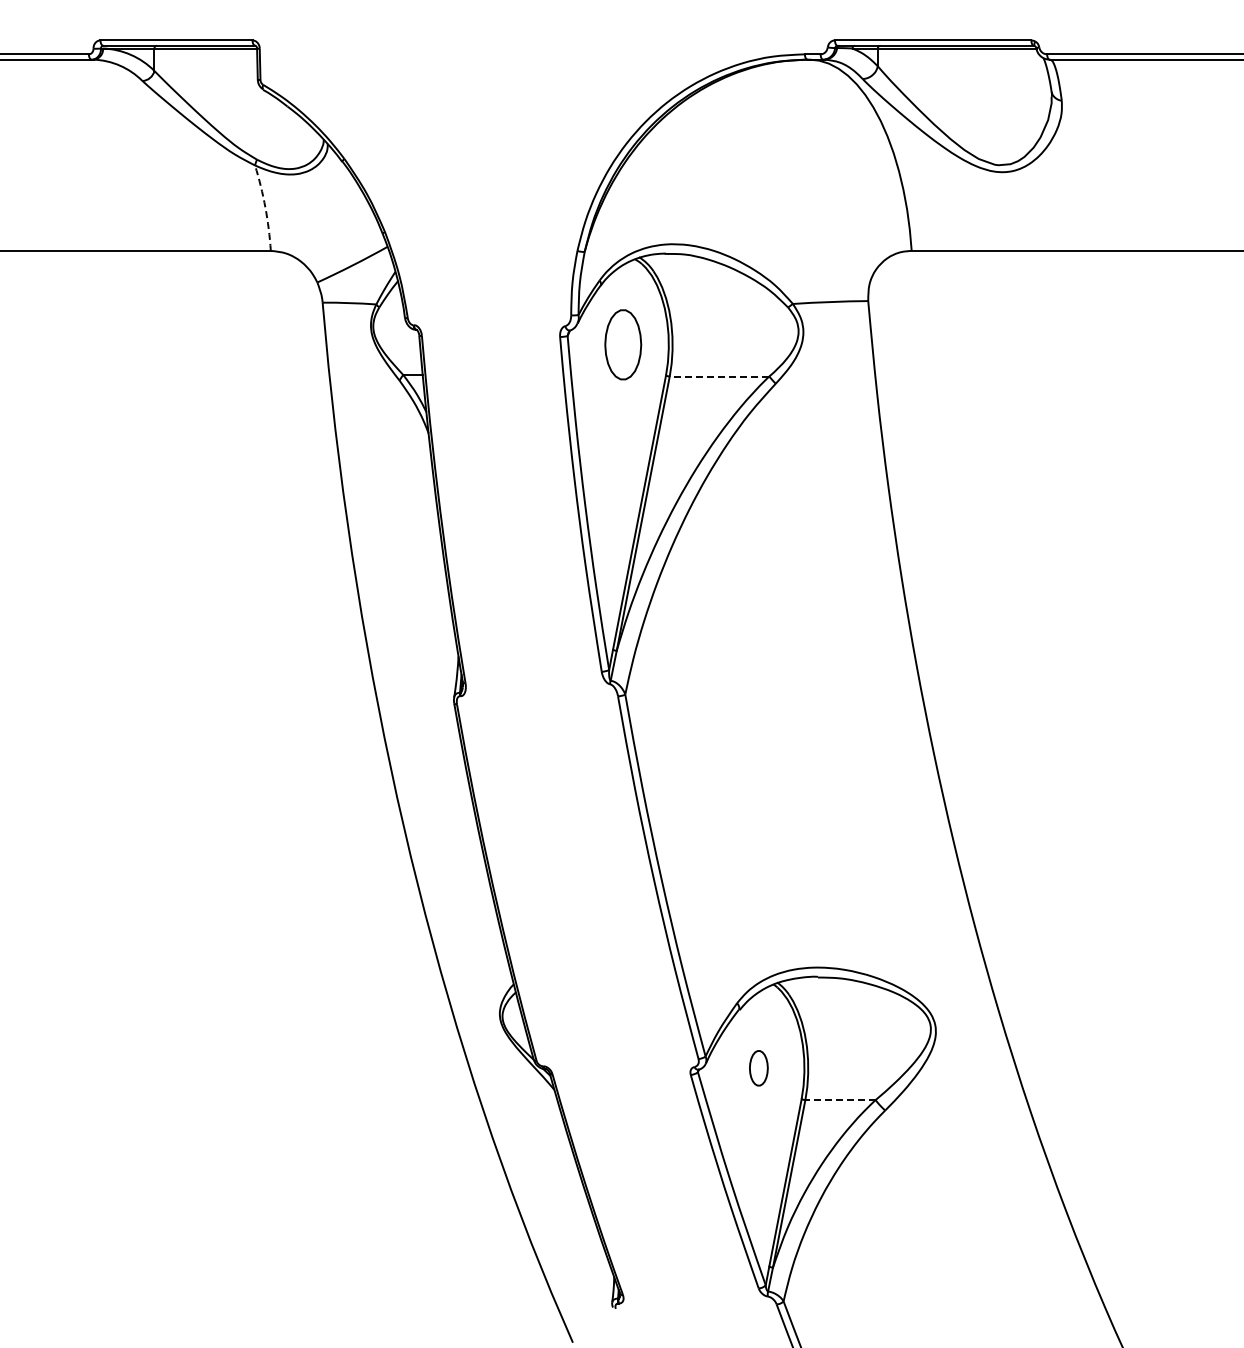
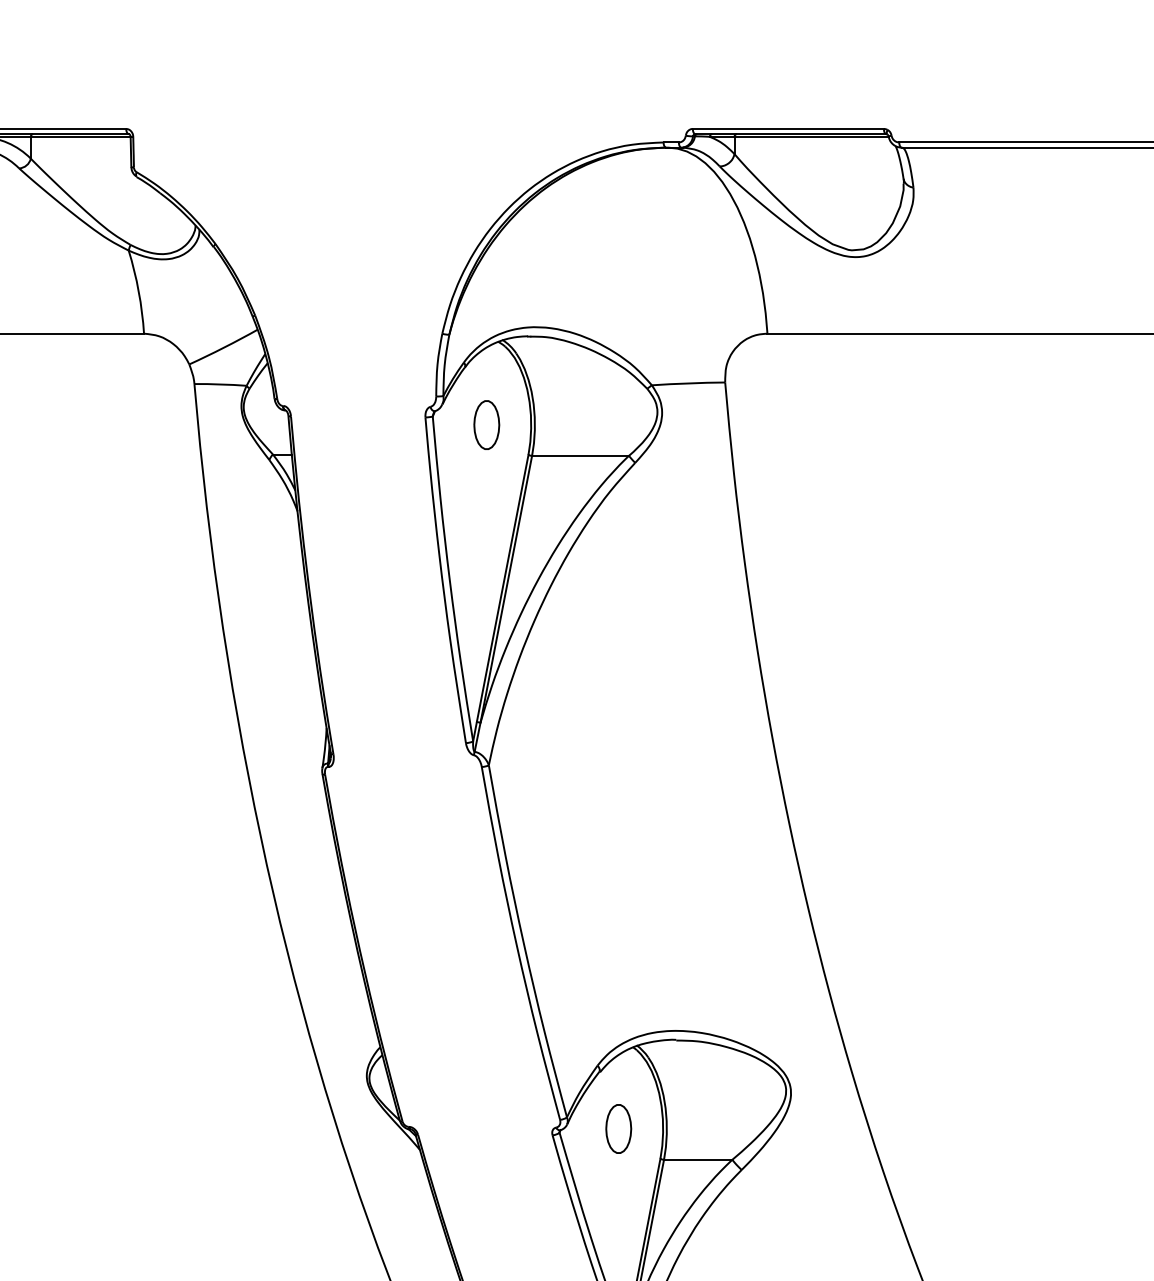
arc: (265, 207) -> (138, 291), dashed -> solid
part: (622, 344) -> (486, 424), size x0.71
line: (719, 376) -> (580, 455), dashed -> solid
part: (758, 1067) -> (618, 1128), size x1.43
line: (839, 1100) -> (697, 1160), dashed -> solid

